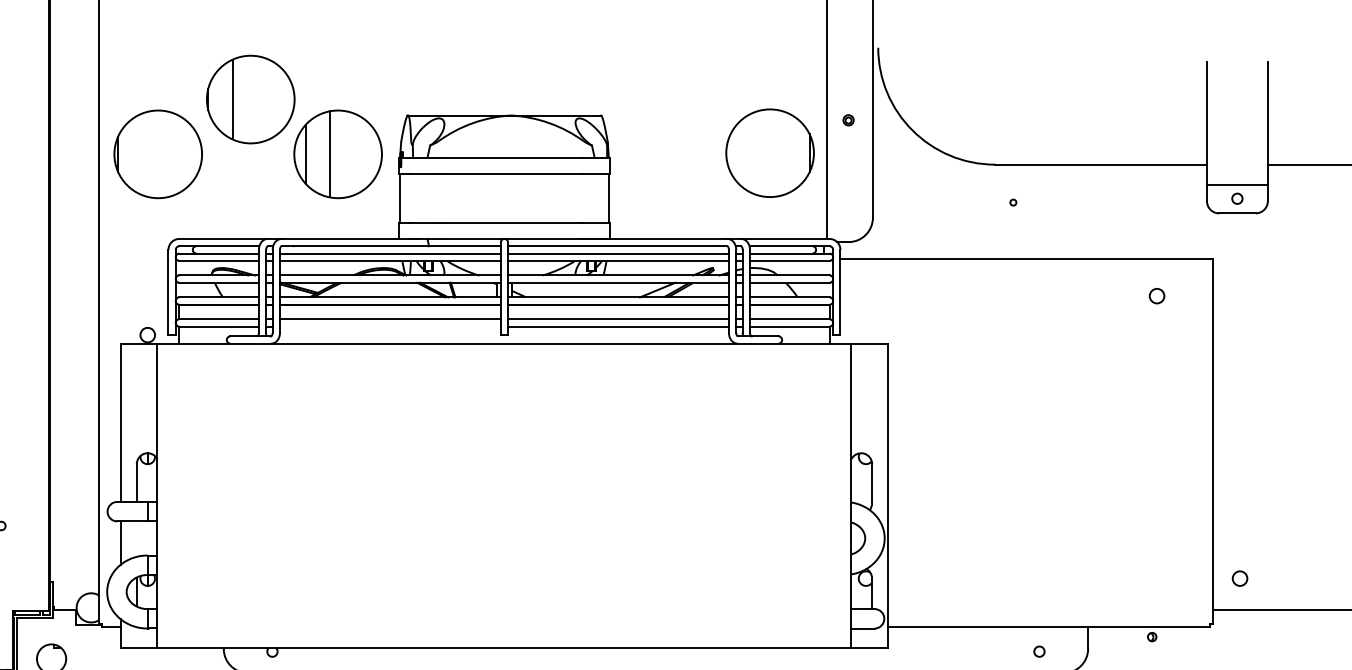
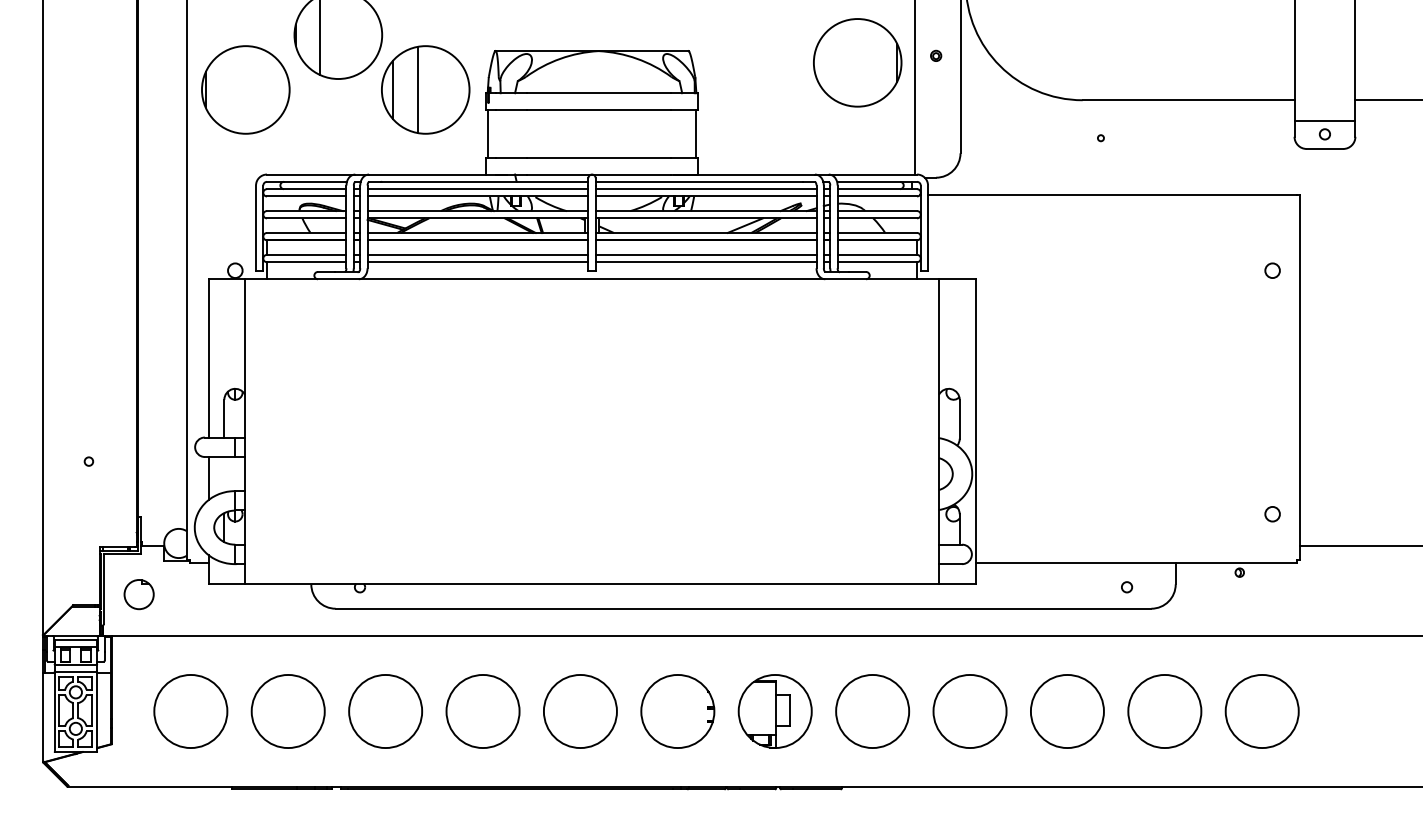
part: (769, 152) -> (857, 62), moved
circle: (1156, 295) -> (1272, 270), moved
line: (389, 326) -> (477, 262), added
circle: (1239, 578) -> (1272, 514), moved

